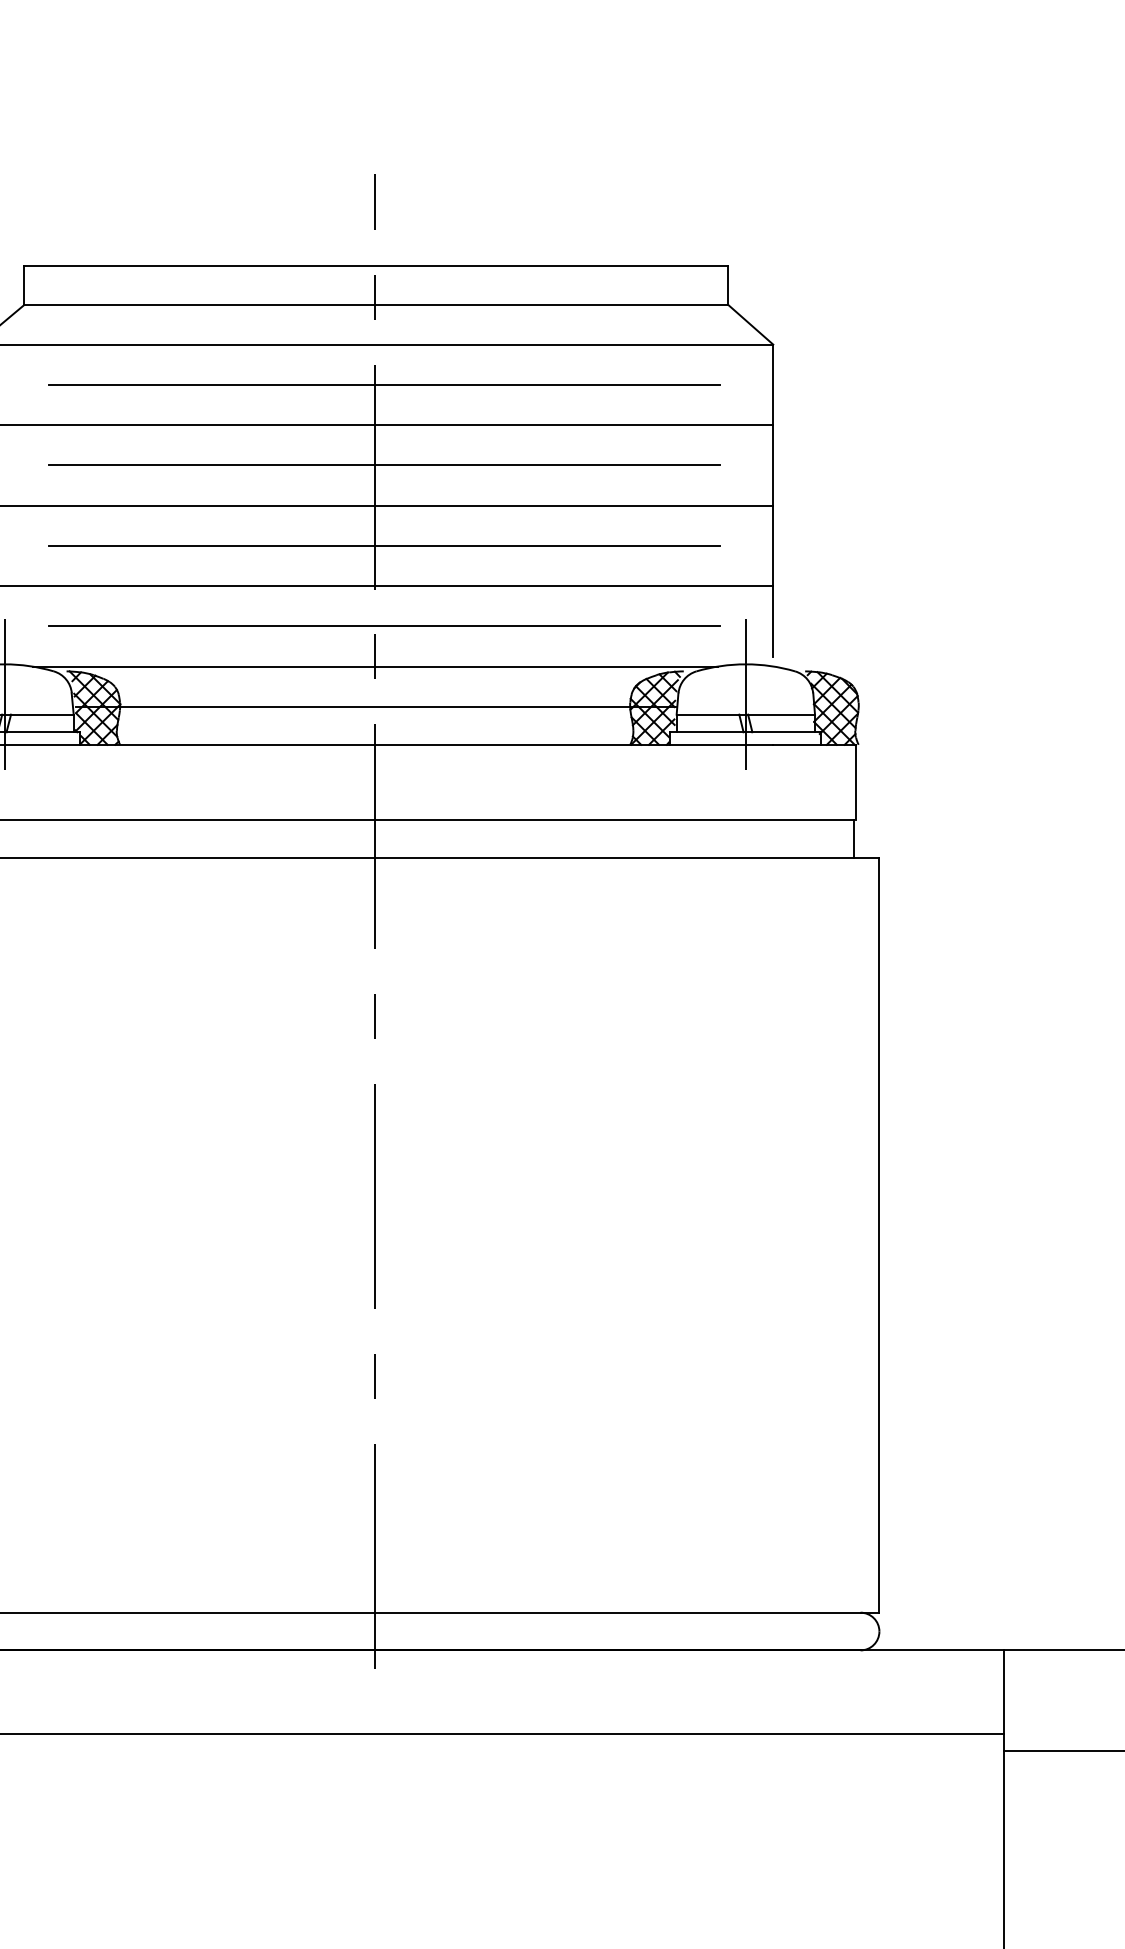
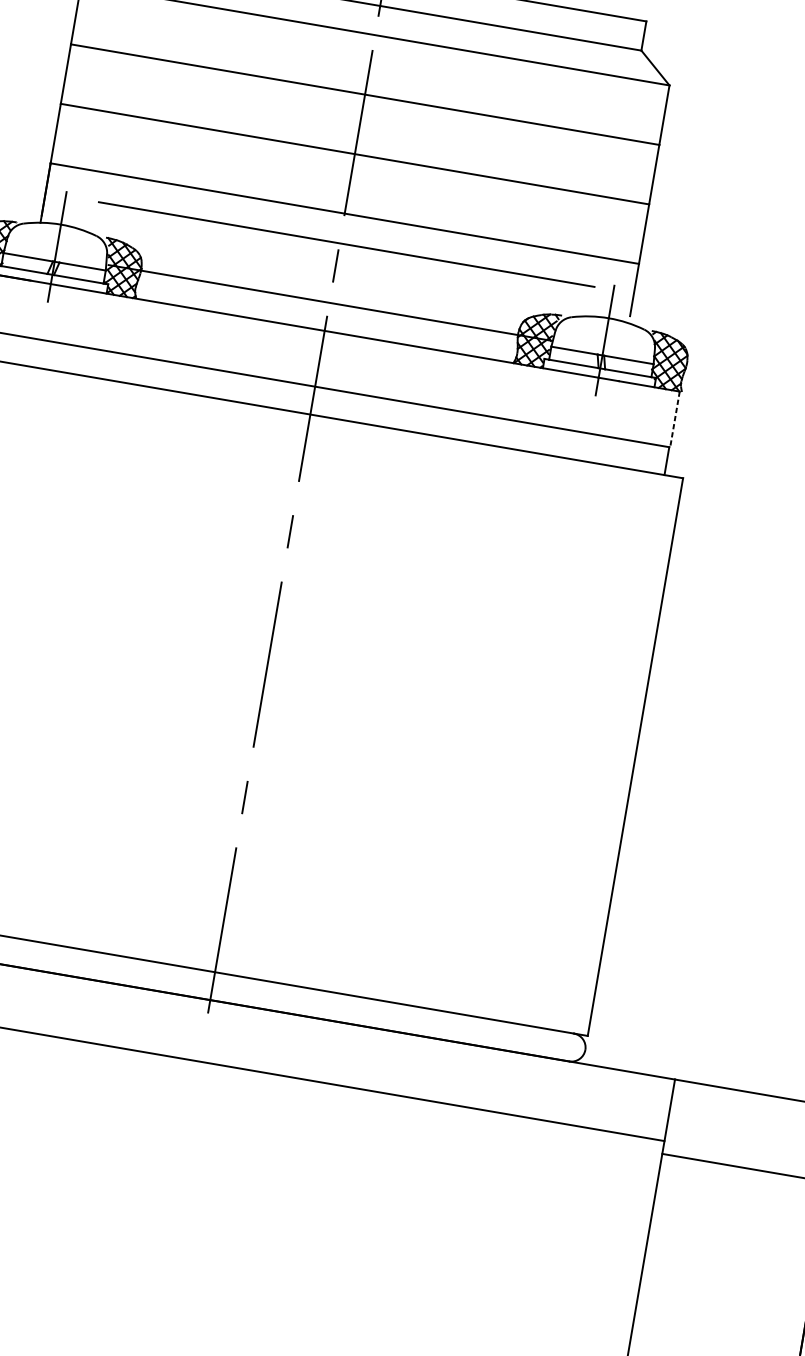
line: (384, 384) -> (377, 65), removed
line: (384, 465) -> (366, 125), removed
line: (384, 545) -> (356, 184), removed
line: (374, 666) -> (334, 272), removed
line: (855, 782) -> (674, 419), solid -> dashed

